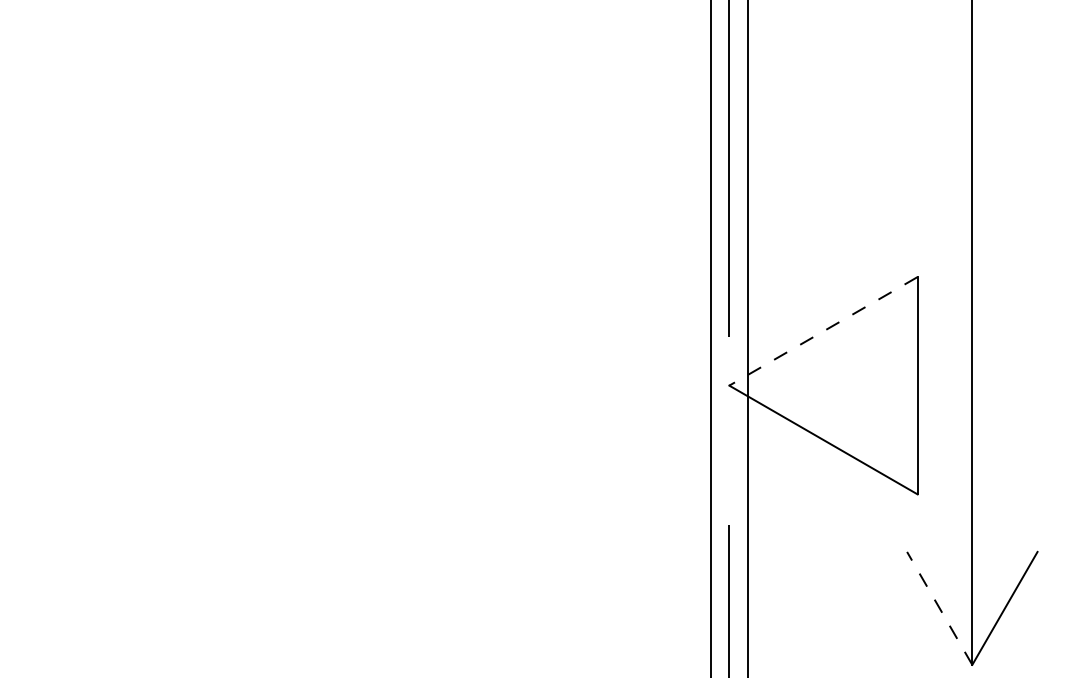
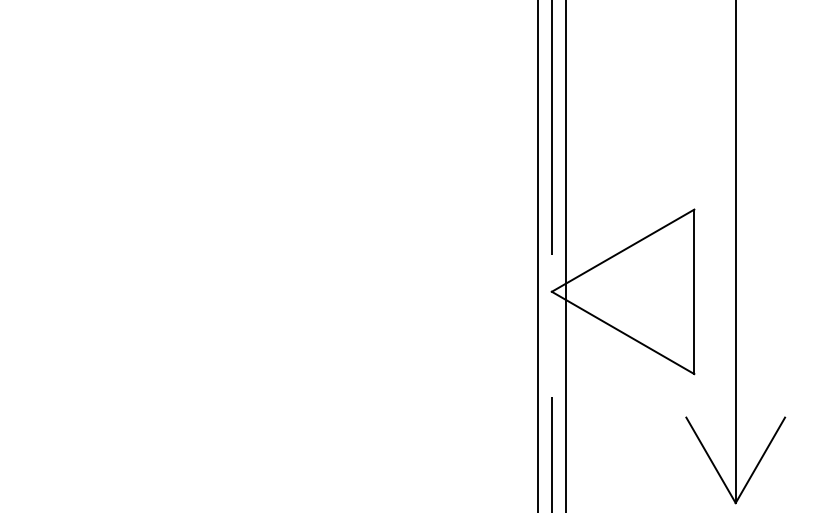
line: (822, 331) -> (622, 250), dashed -> solid
line: (939, 607) -> (710, 459), dashed -> solid

